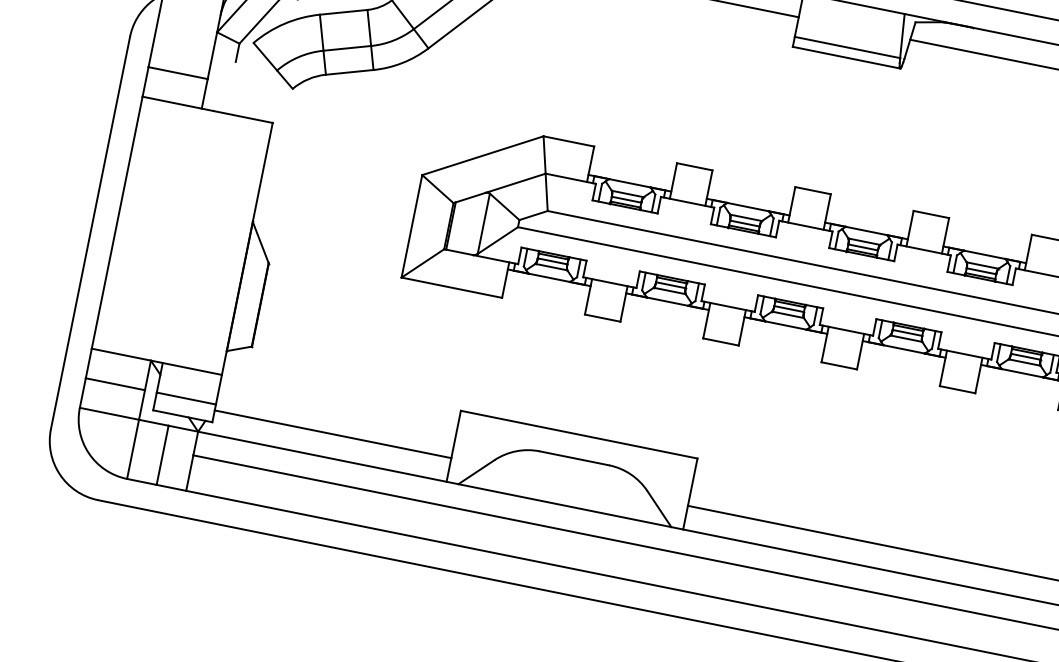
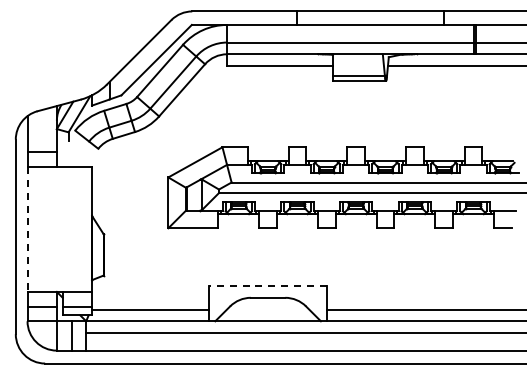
line: (117, 222) -> (27, 229), solid -> dashed
line: (579, 435) -> (268, 286), solid -> dashed

